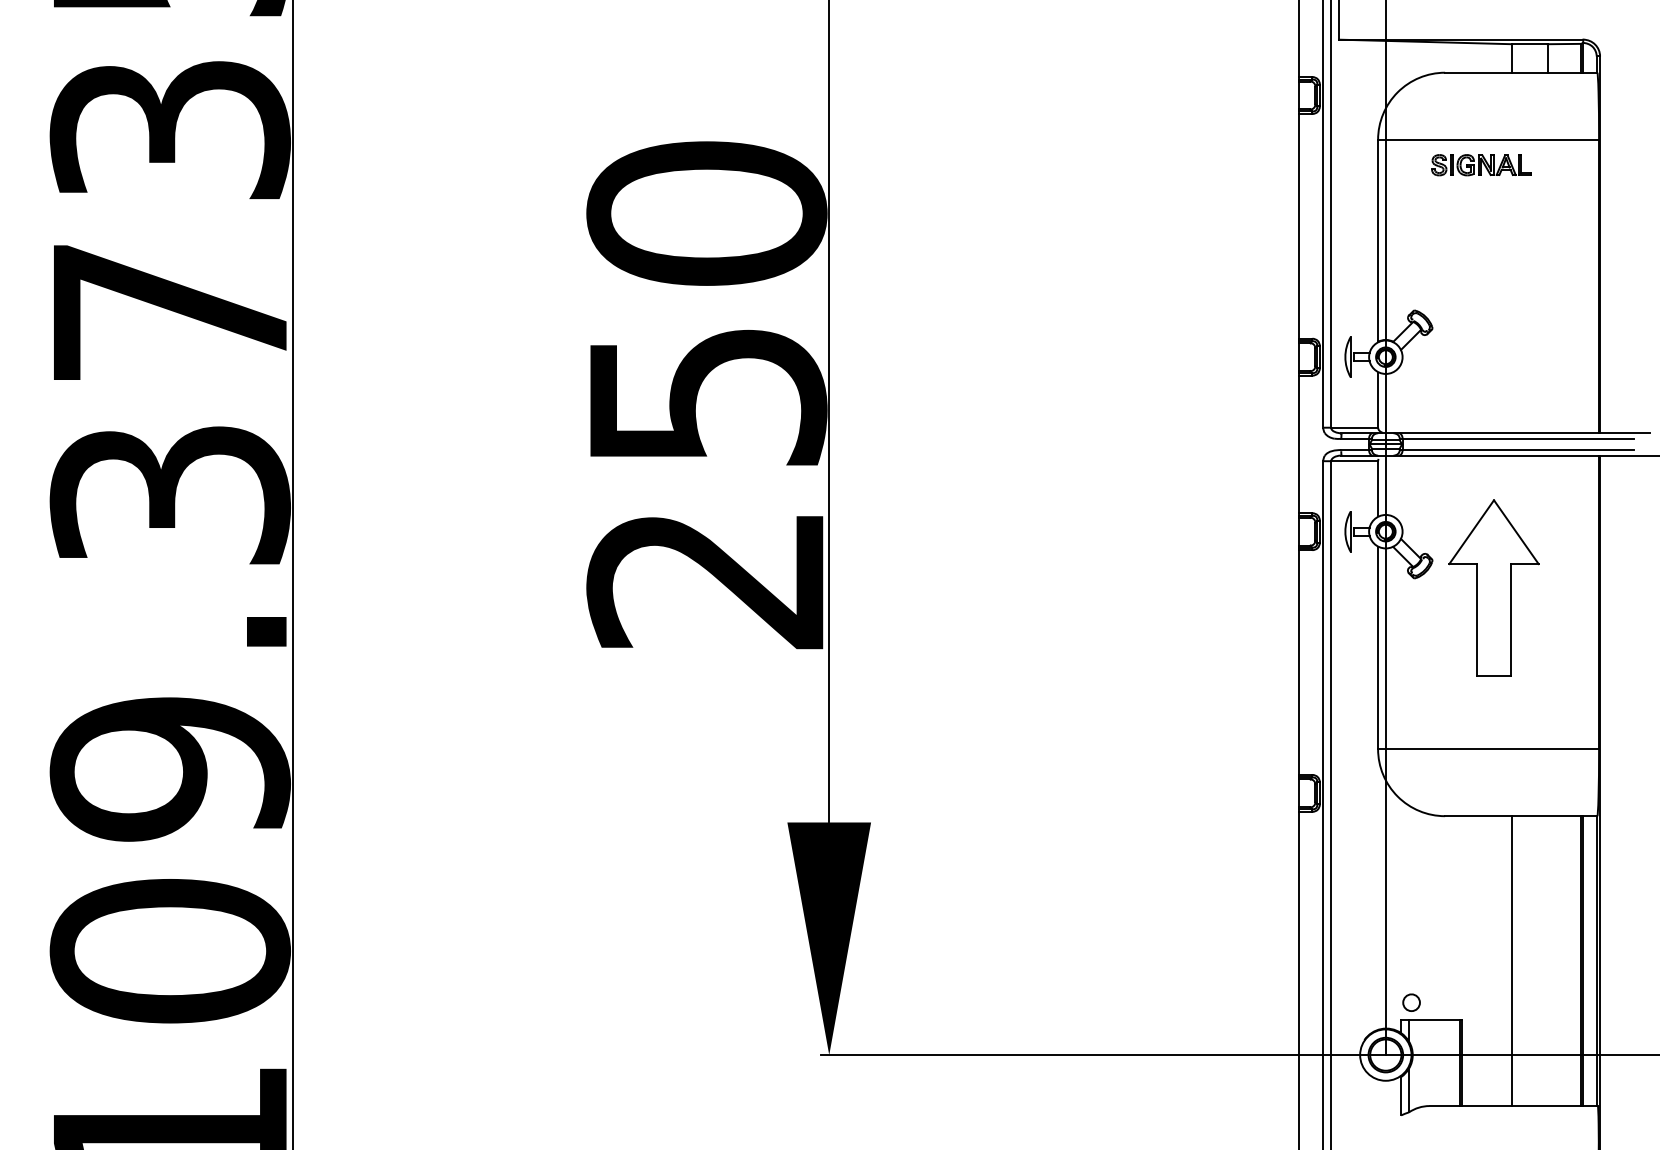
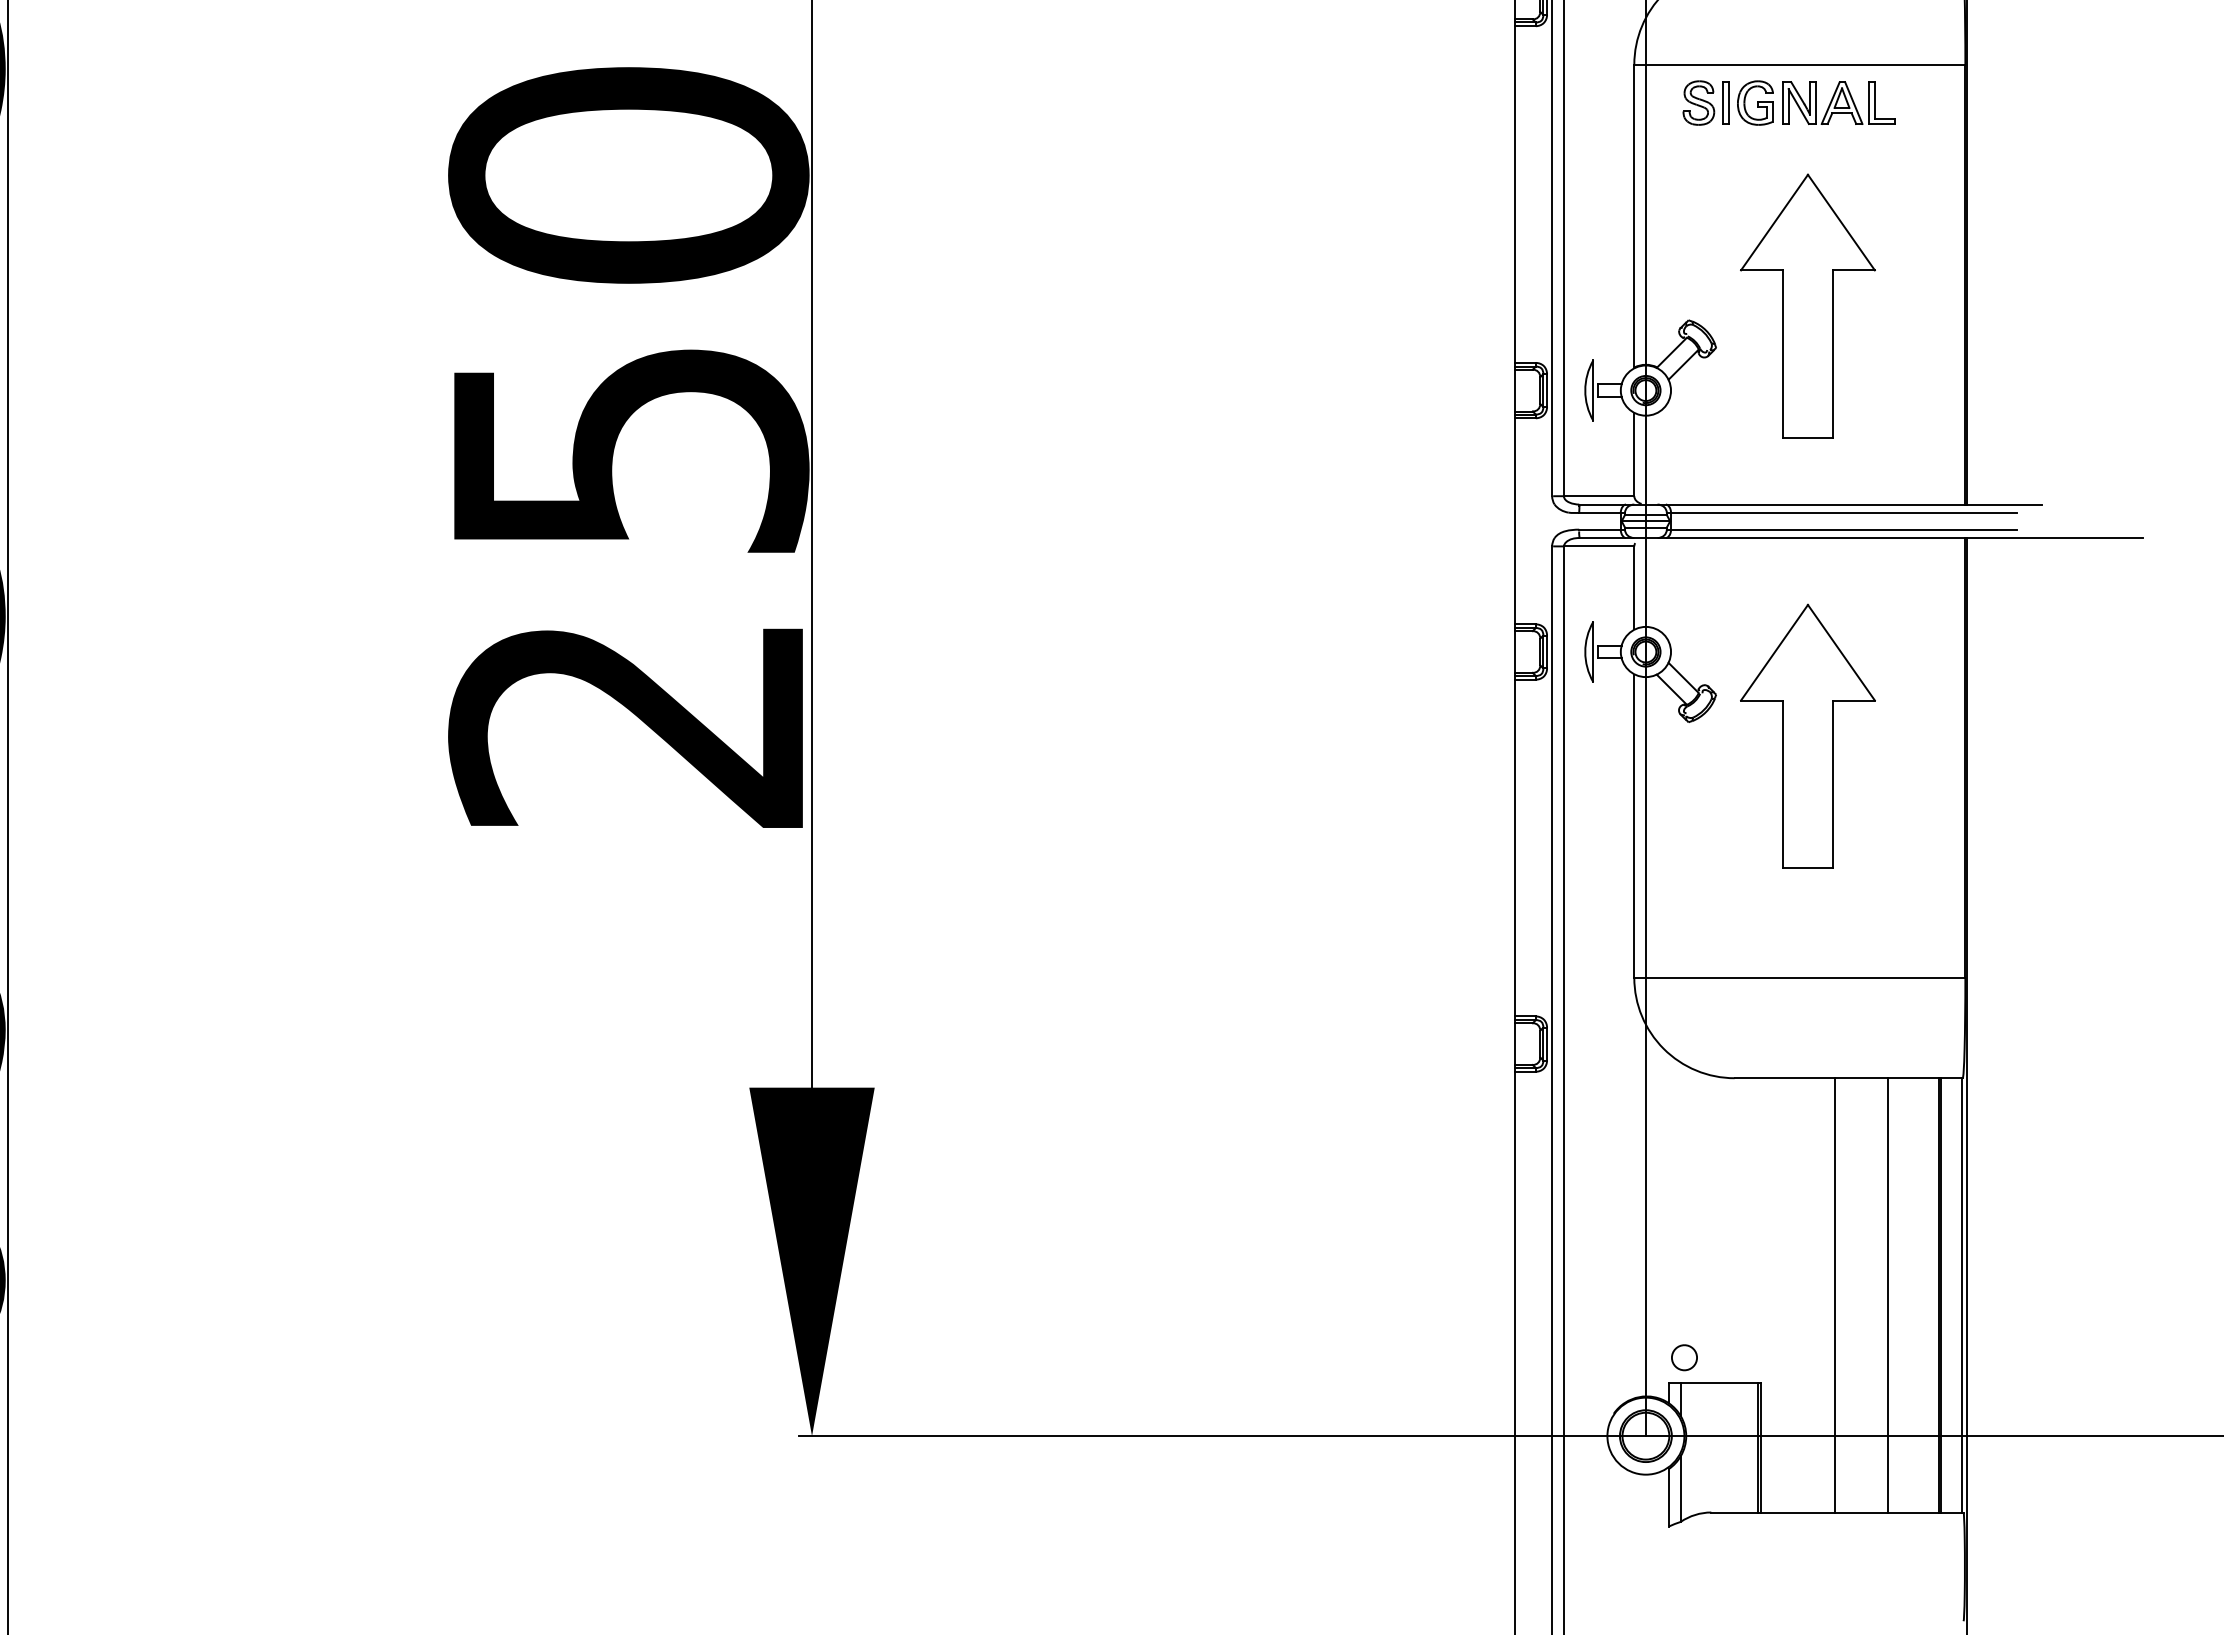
part: (1481, 164) -> (1789, 101), size x1.43
part: (1493, 300) -> (1807, 305), added
line: (1547, 961) -> (1888, 1295), added

